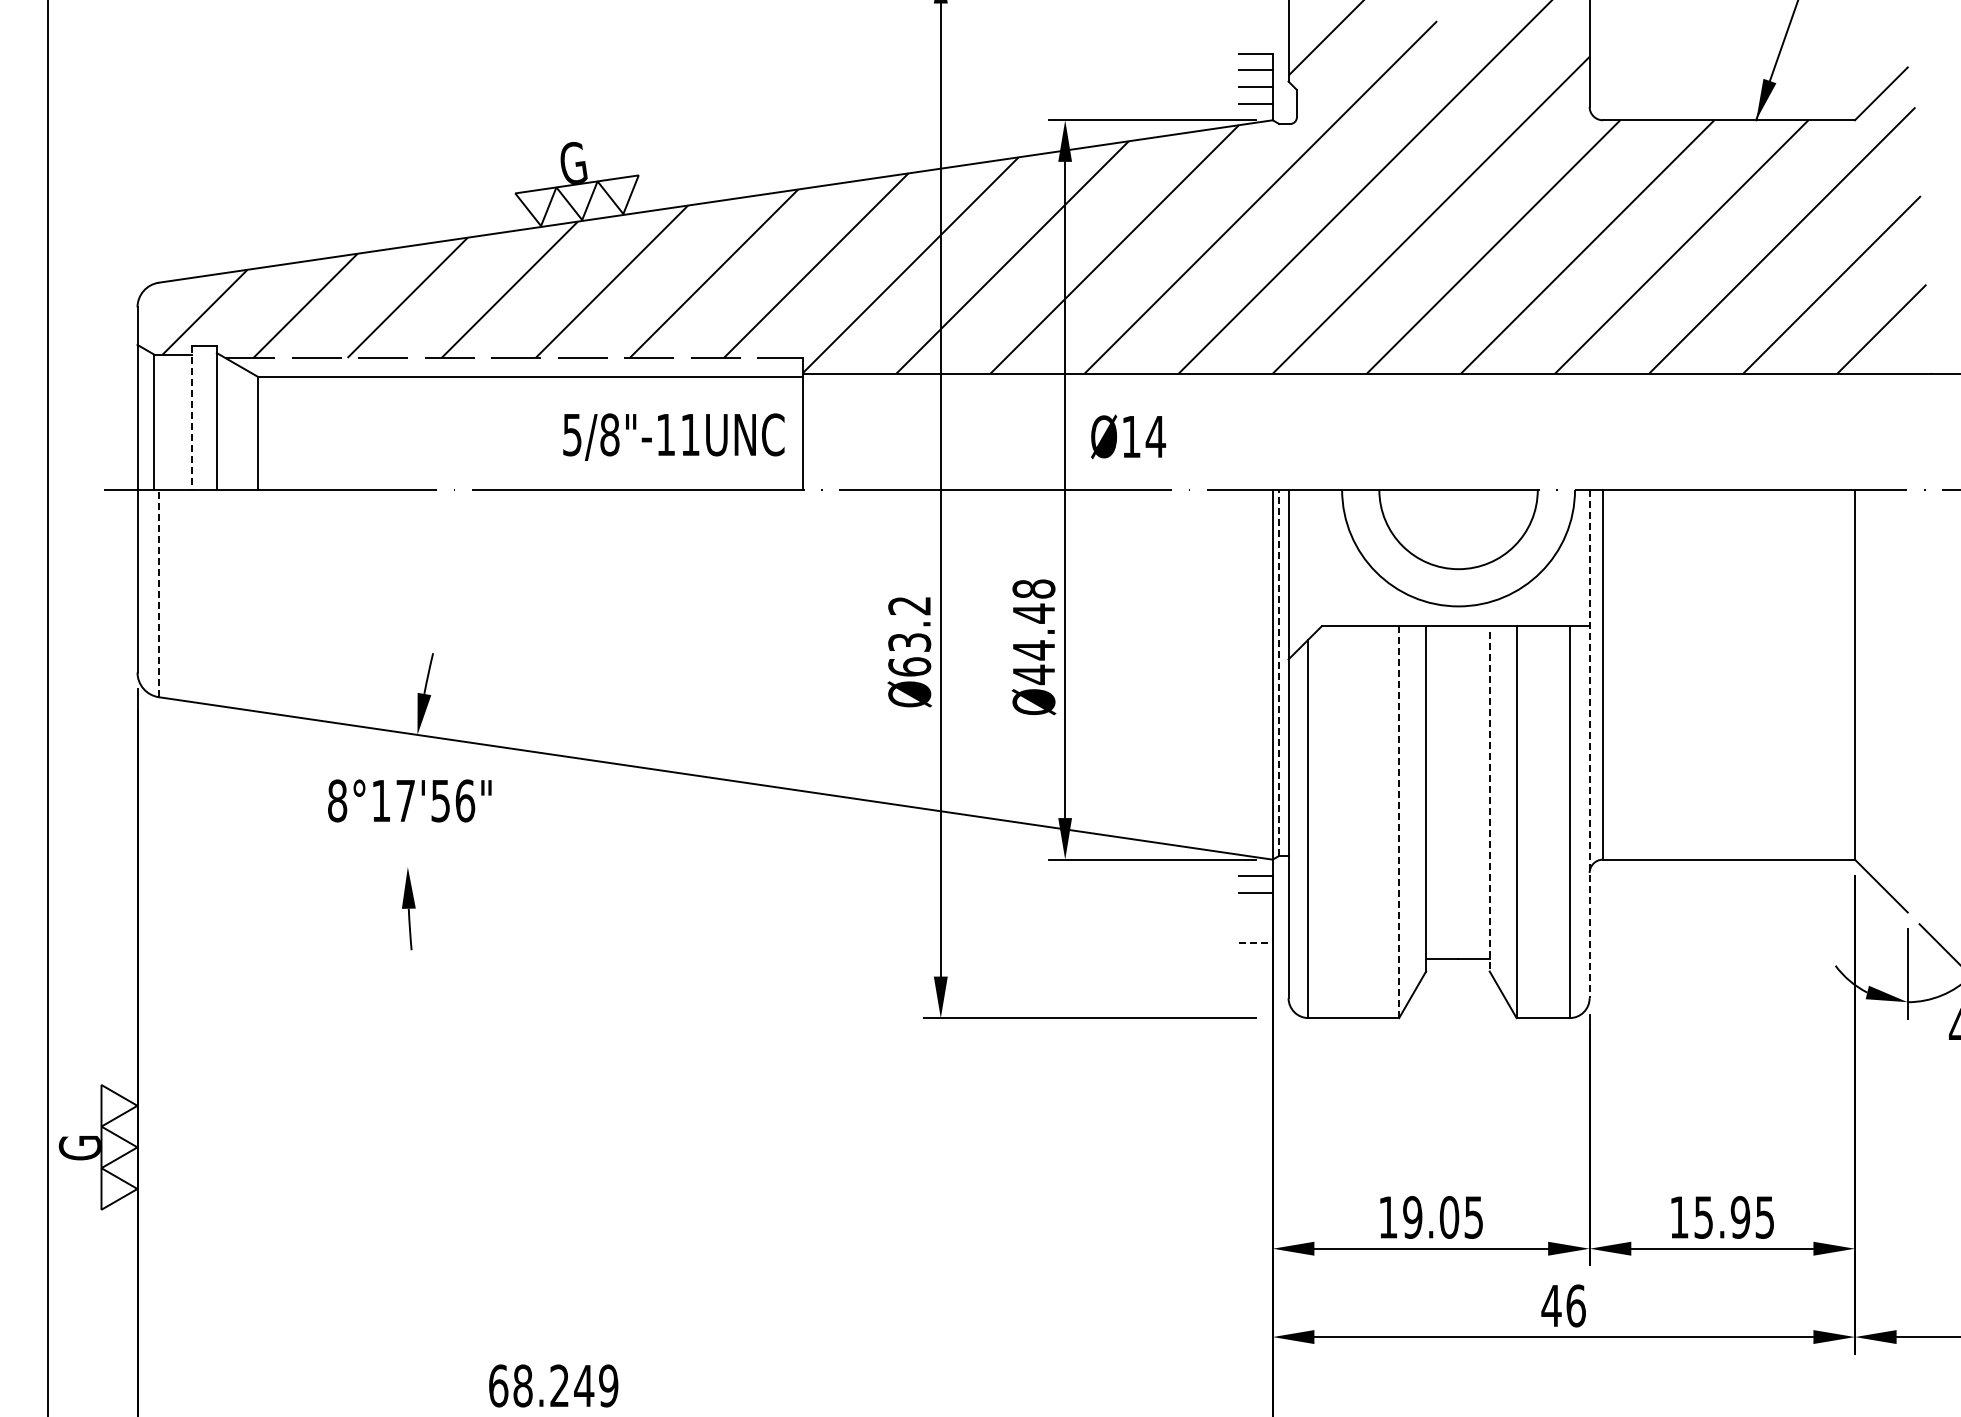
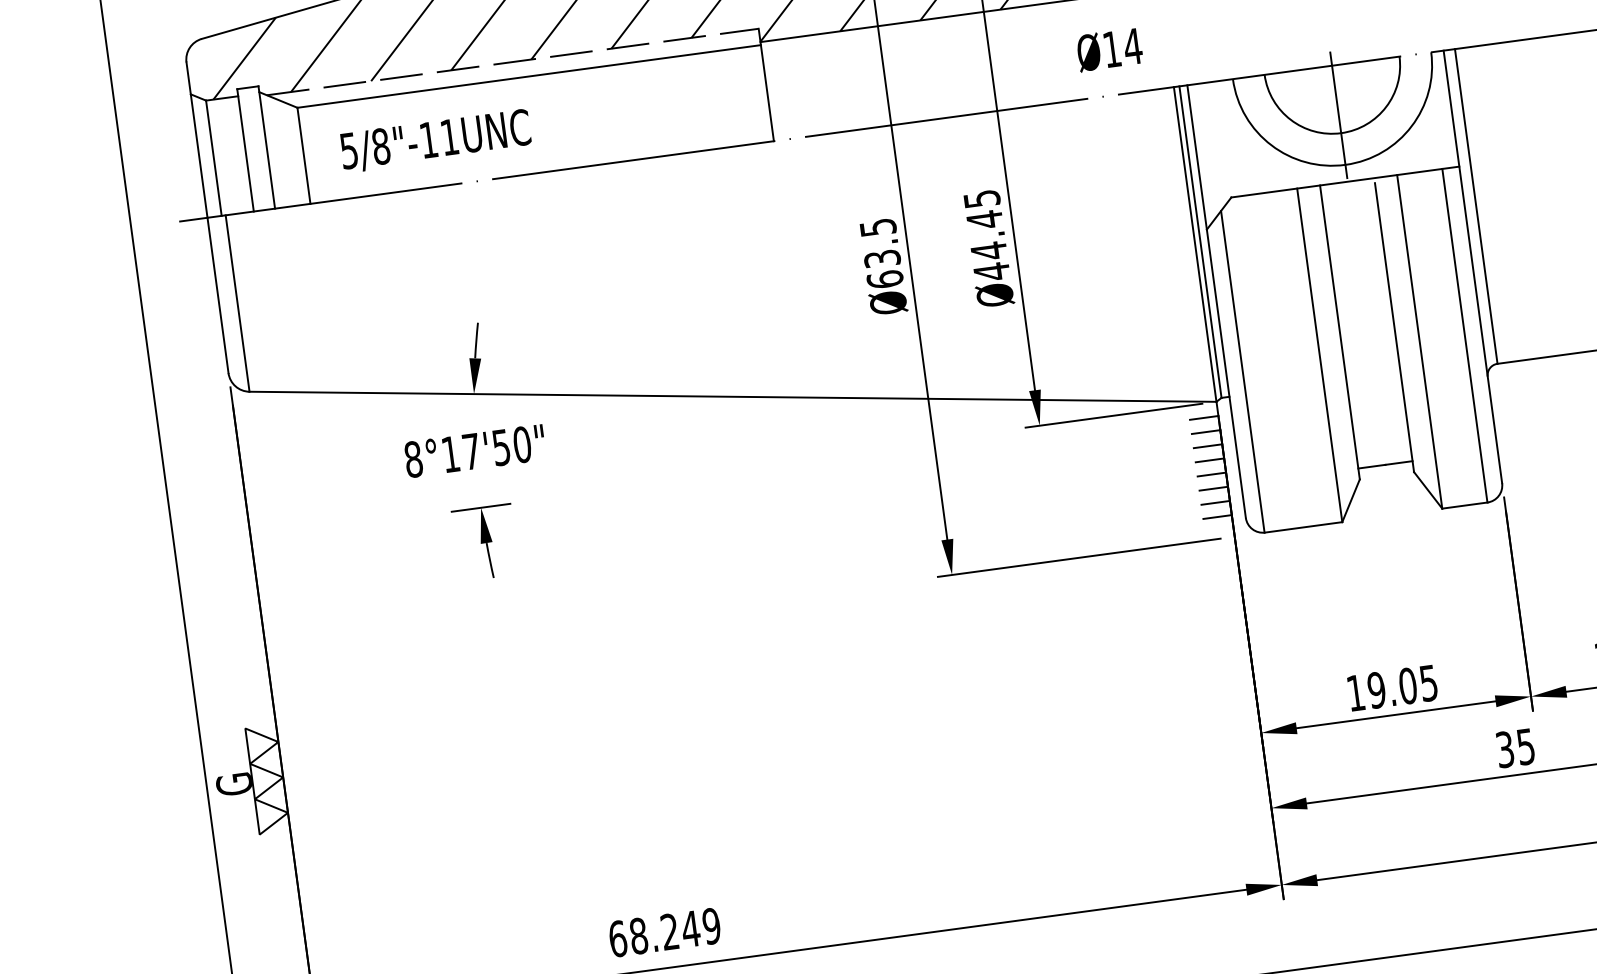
line: (191, 418) -> (245, 150), dashed -> solid
text: (673, 436) -> (435, 140), moved
text: (1128, 436) -> (1109, 49), moved
line: (1458, 548) -> (1338, 115), added
text: (1033, 588) -> (981, 198), Ø44.48 -> Ø44.45
line: (158, 593) -> (237, 303), dashed -> solid
text: (909, 606) -> (878, 228), Ø63.2 -> Ø63.5
line: (1279, 672) -> (1200, 241), dashed -> solid
line: (1589, 744) -> (1472, 267), dashed -> solid
text: (465, 800) -> (522, 444), 8°17'56" -> 8°17'50"
line: (1489, 801) -> (1394, 327), dashed -> solid
line: (1399, 822) -> (1320, 355), dashed -> solid
line: (407, 867) -> (480, 508), added
line: (1255, 909) -> (1207, 446), added
line: (1255, 926) -> (1209, 460), added
line: (1256, 942) -> (1212, 474), dashed -> solid
line: (1255, 959) -> (1213, 488), added
line: (1255, 976) -> (1215, 503), added
line: (1255, 992) -> (1217, 516), added
text: (1563, 1305) -> (1515, 747), 46 -> 35

